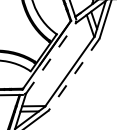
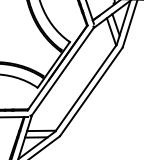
line: (51, 58) -> (63, 71), dashed -> solid
line: (74, 74) -> (91, 91), dashed -> solid

